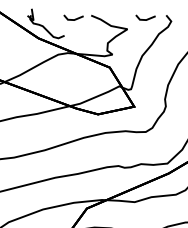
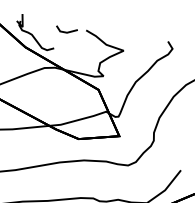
line: (145, 19) -> (144, 42), removed

